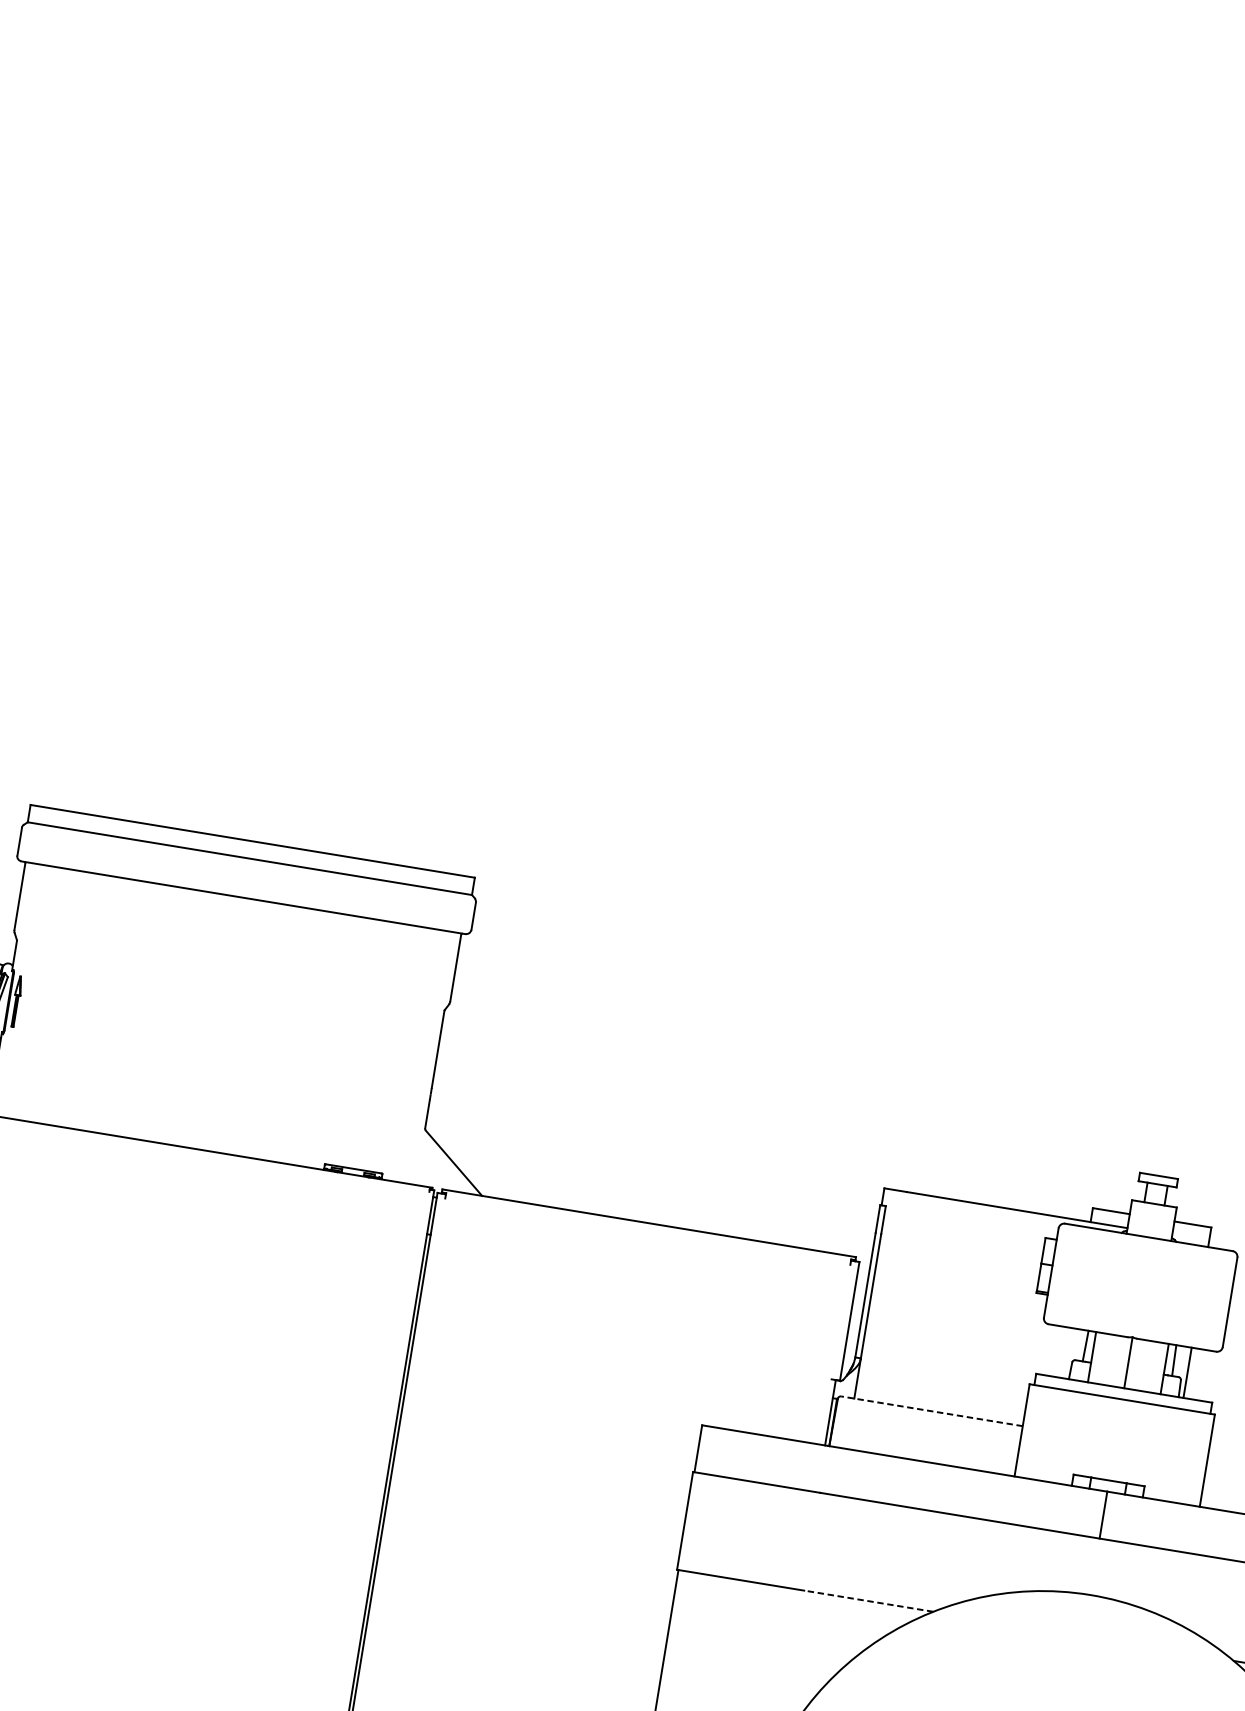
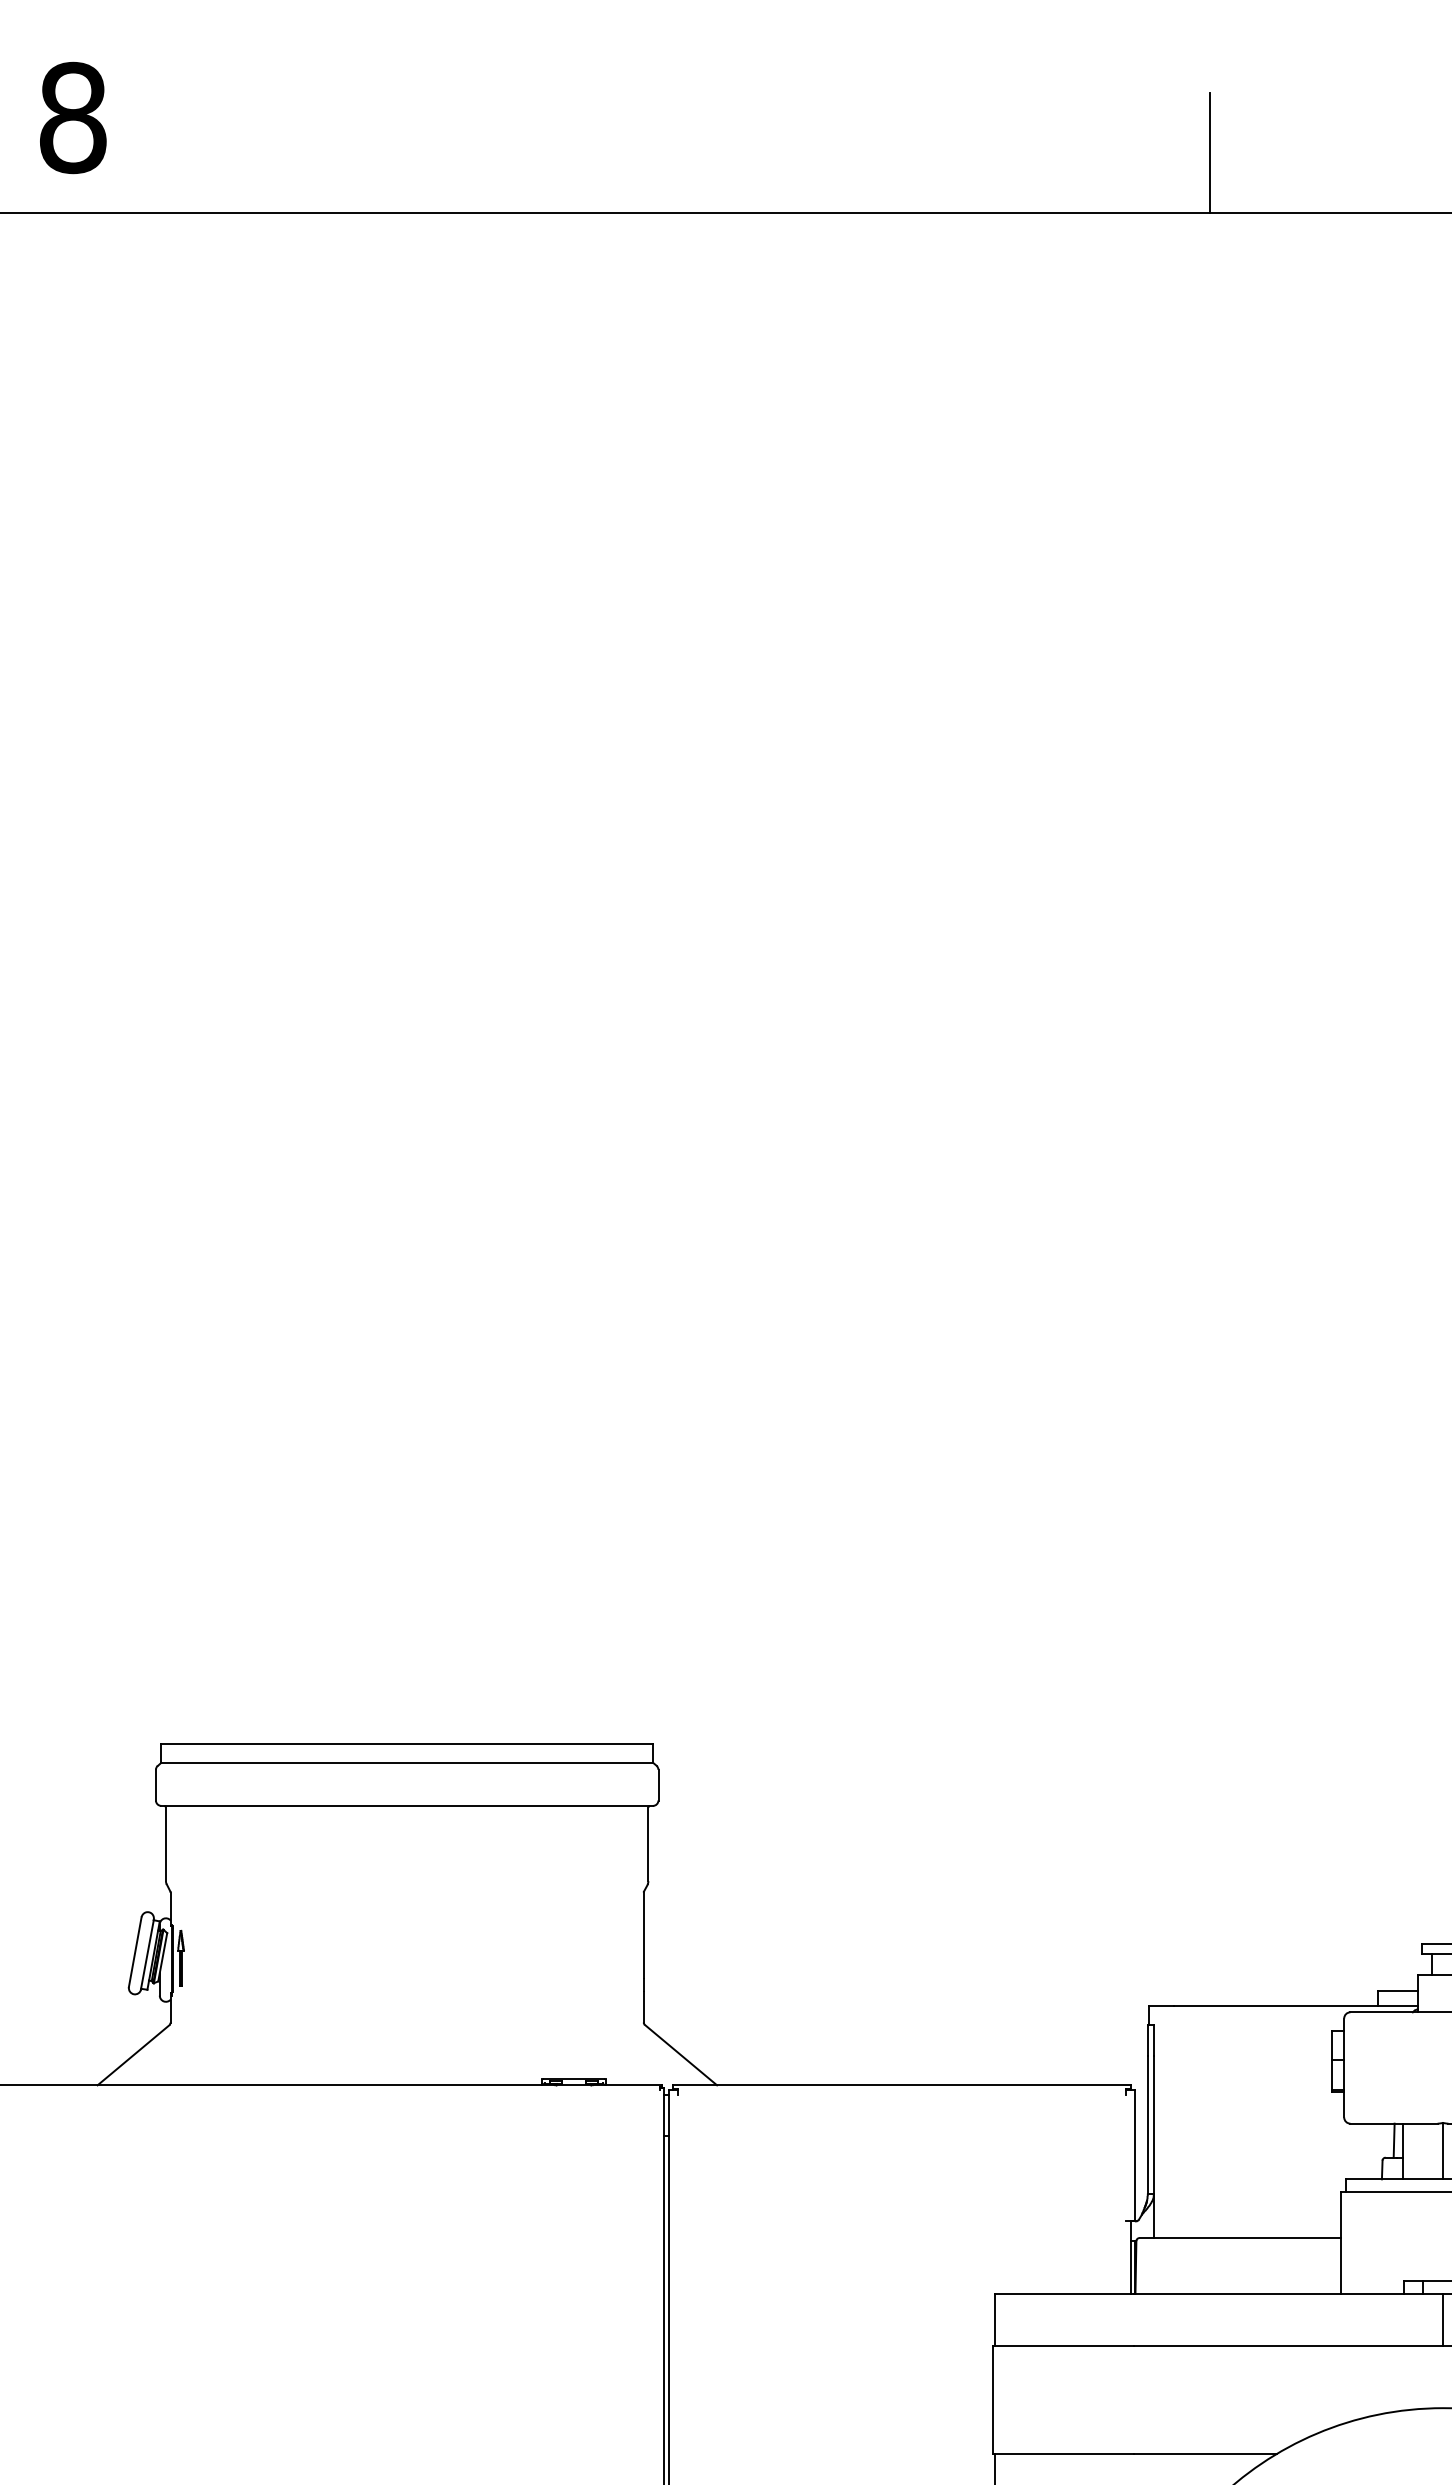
line: (931, 1411) -> (1239, 2238), dashed -> solid
line: (868, 1600) -> (1204, 2453), dashed -> solid

